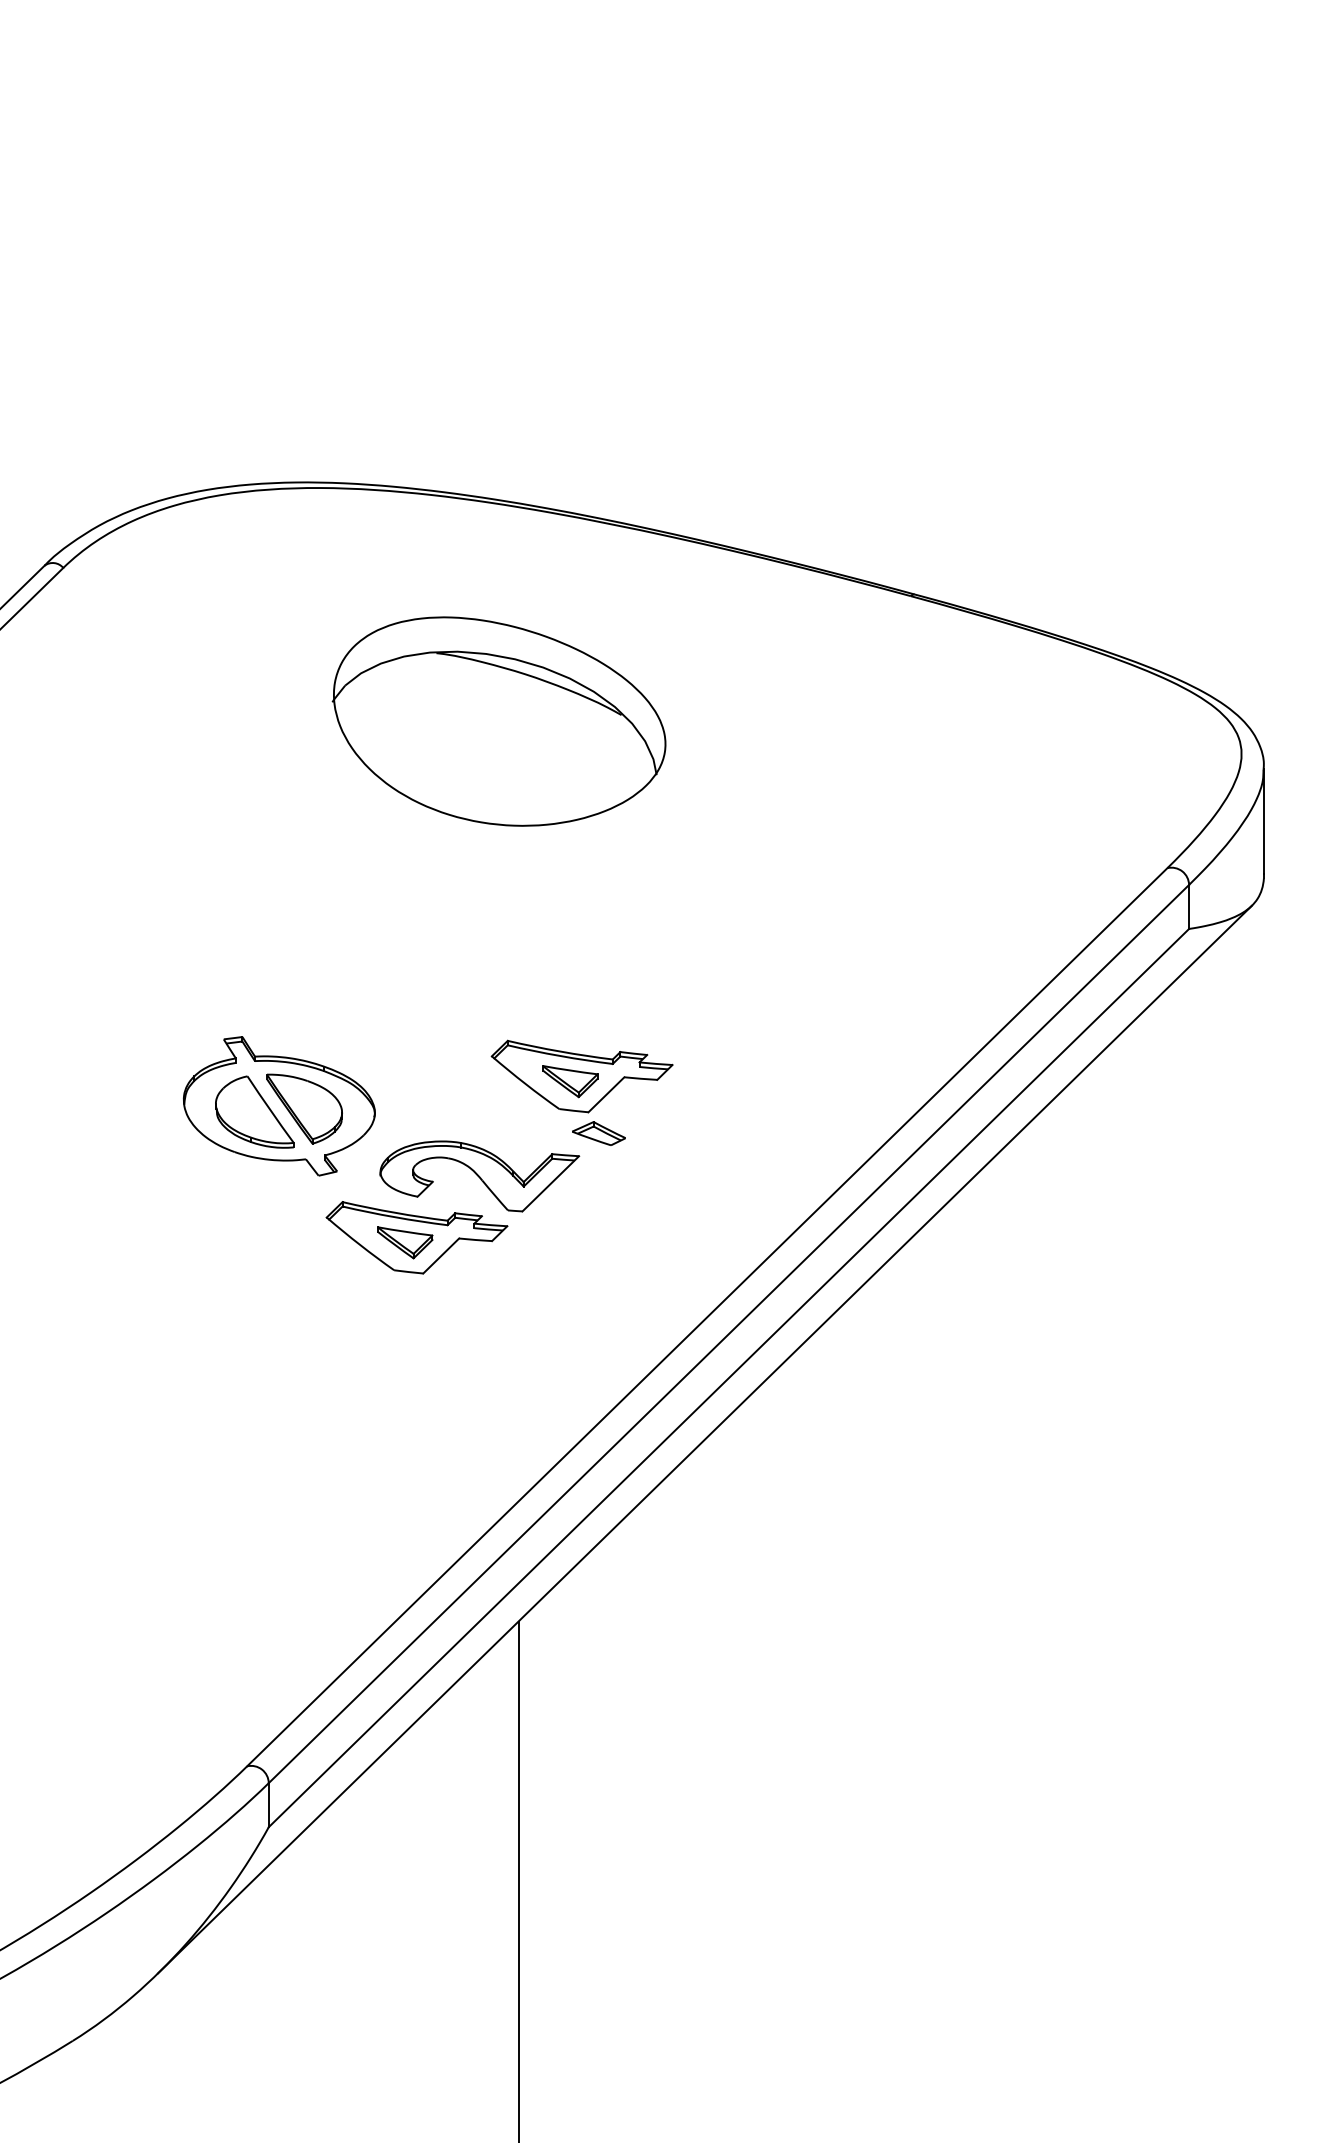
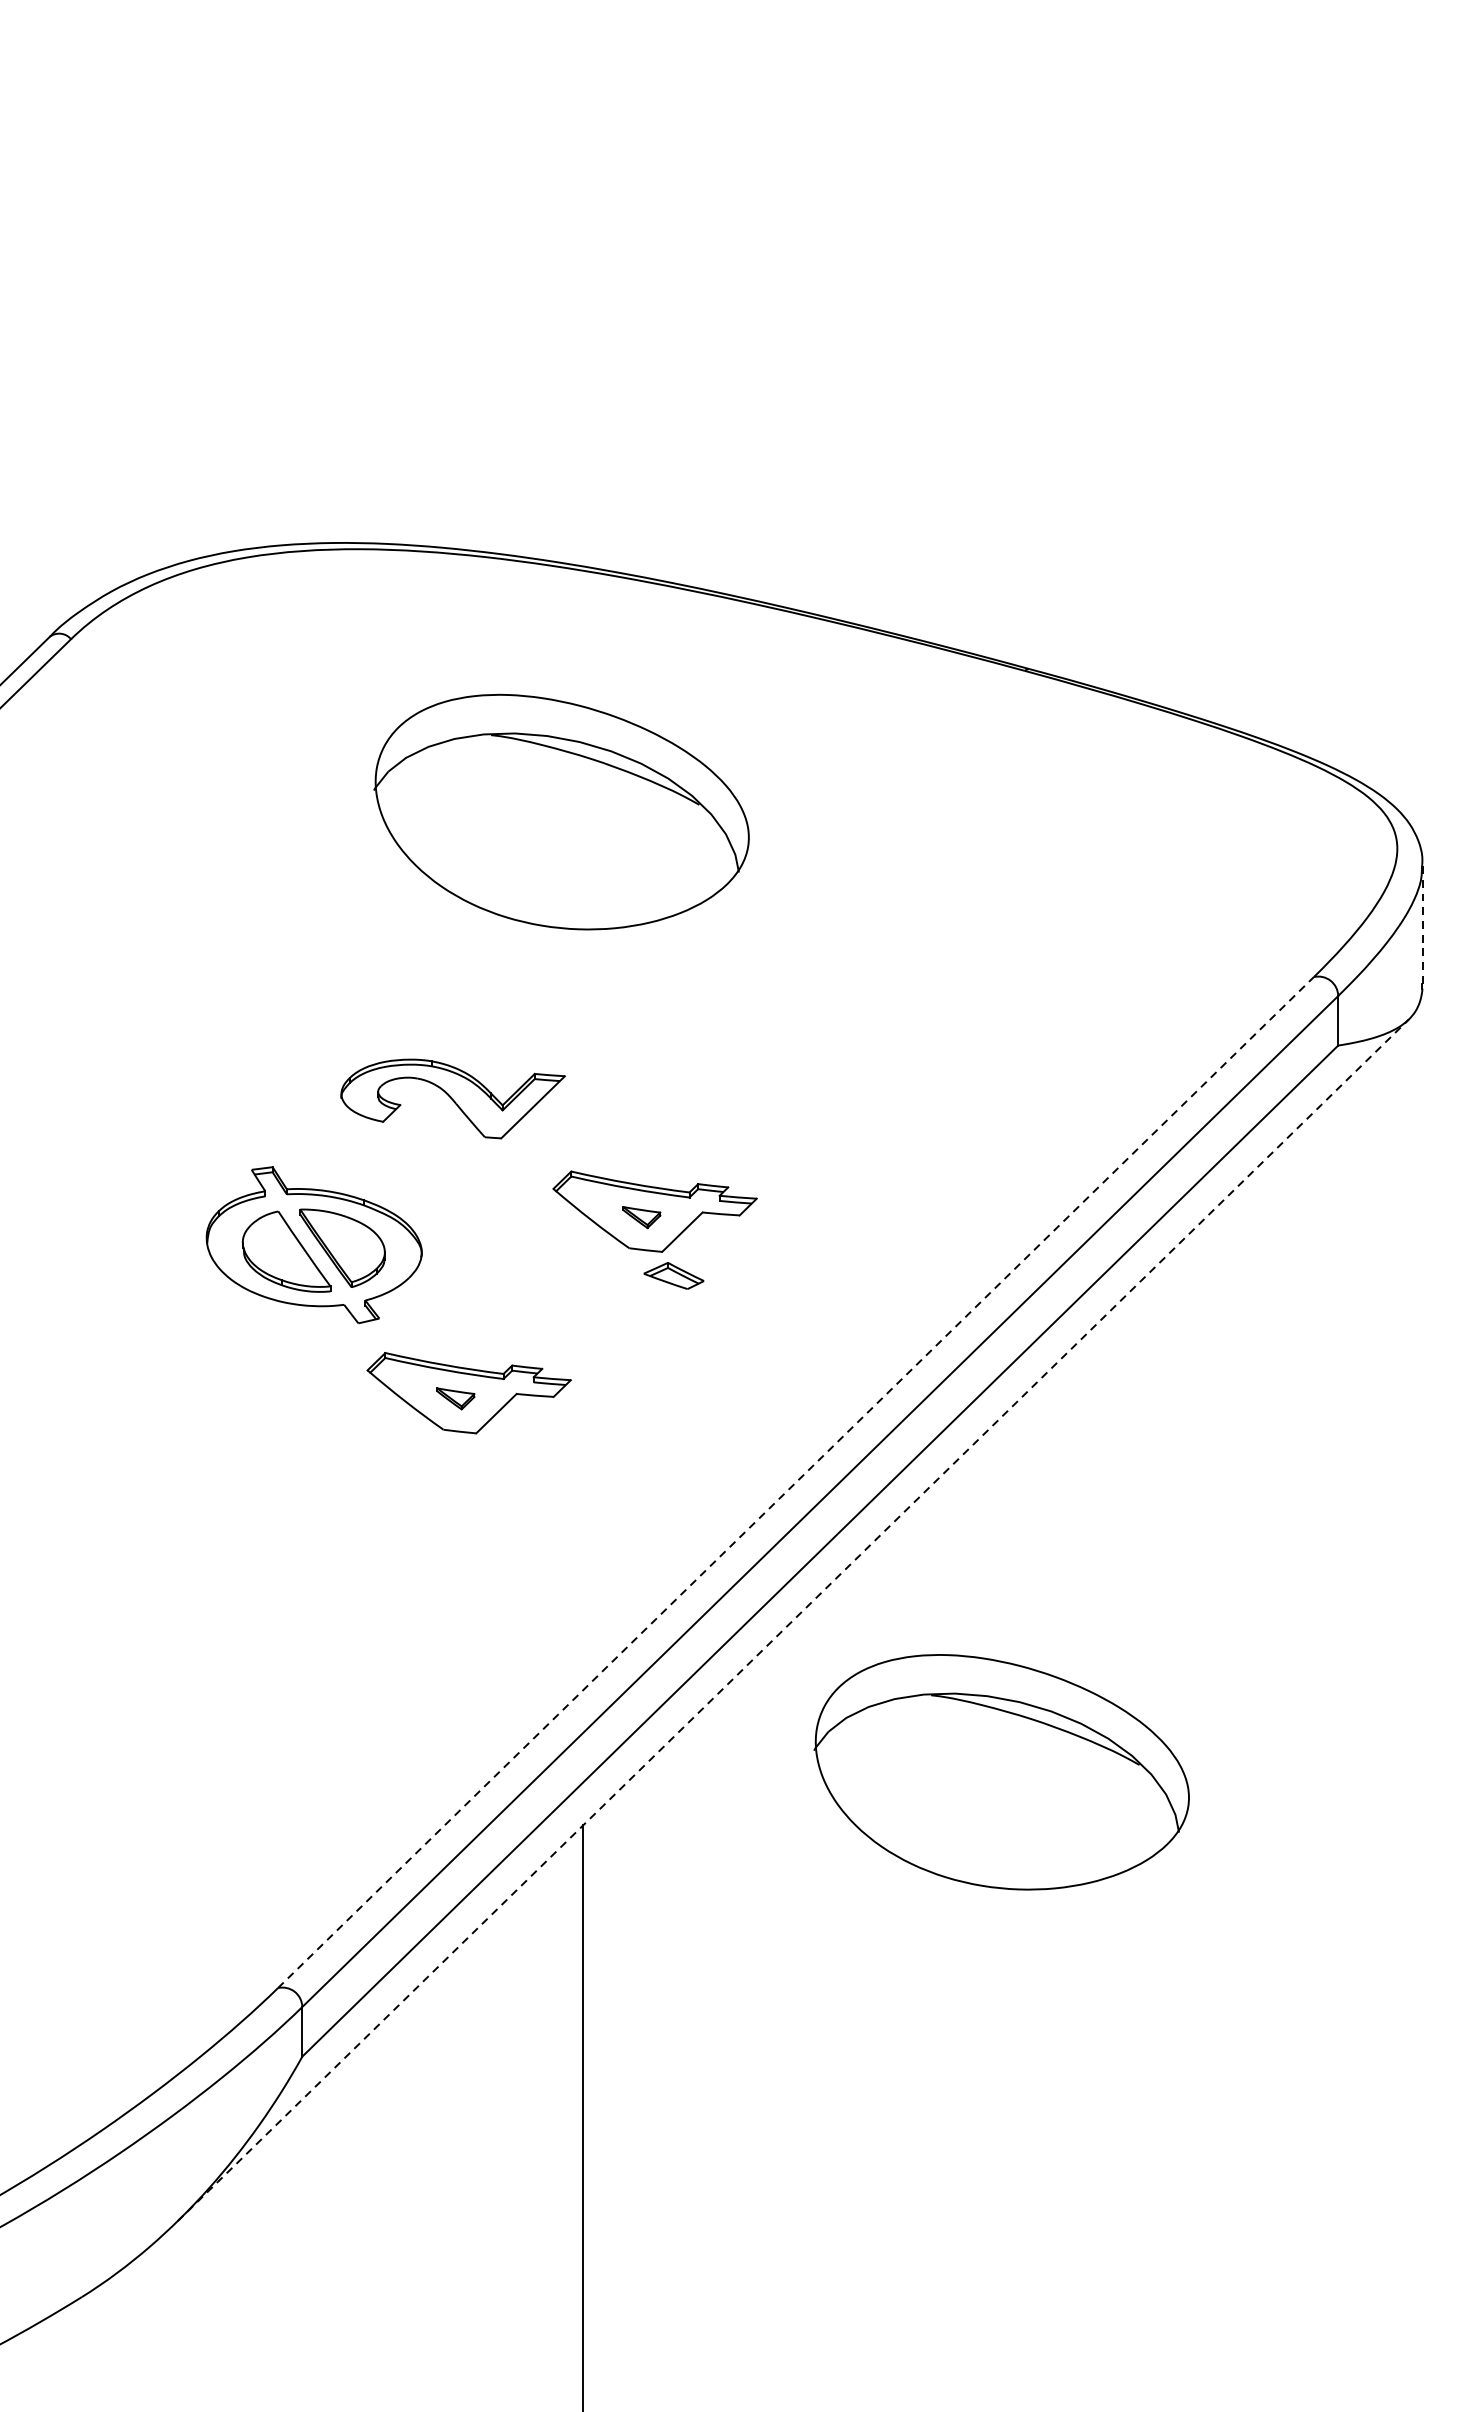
line: (1264, 821) -> (1423, 924), solid -> dashed
part: (570, 1081) -> (641, 1217), size x0.6
part: (479, 1176) -> (452, 1099), moved
part: (405, 1242) -> (456, 1398), size x0.6
line: (707, 1317) -> (796, 1482), solid -> dashed
line: (705, 1439) -> (793, 1620), solid -> dashed
part: (889, 1574) -> (1001, 1772), added

